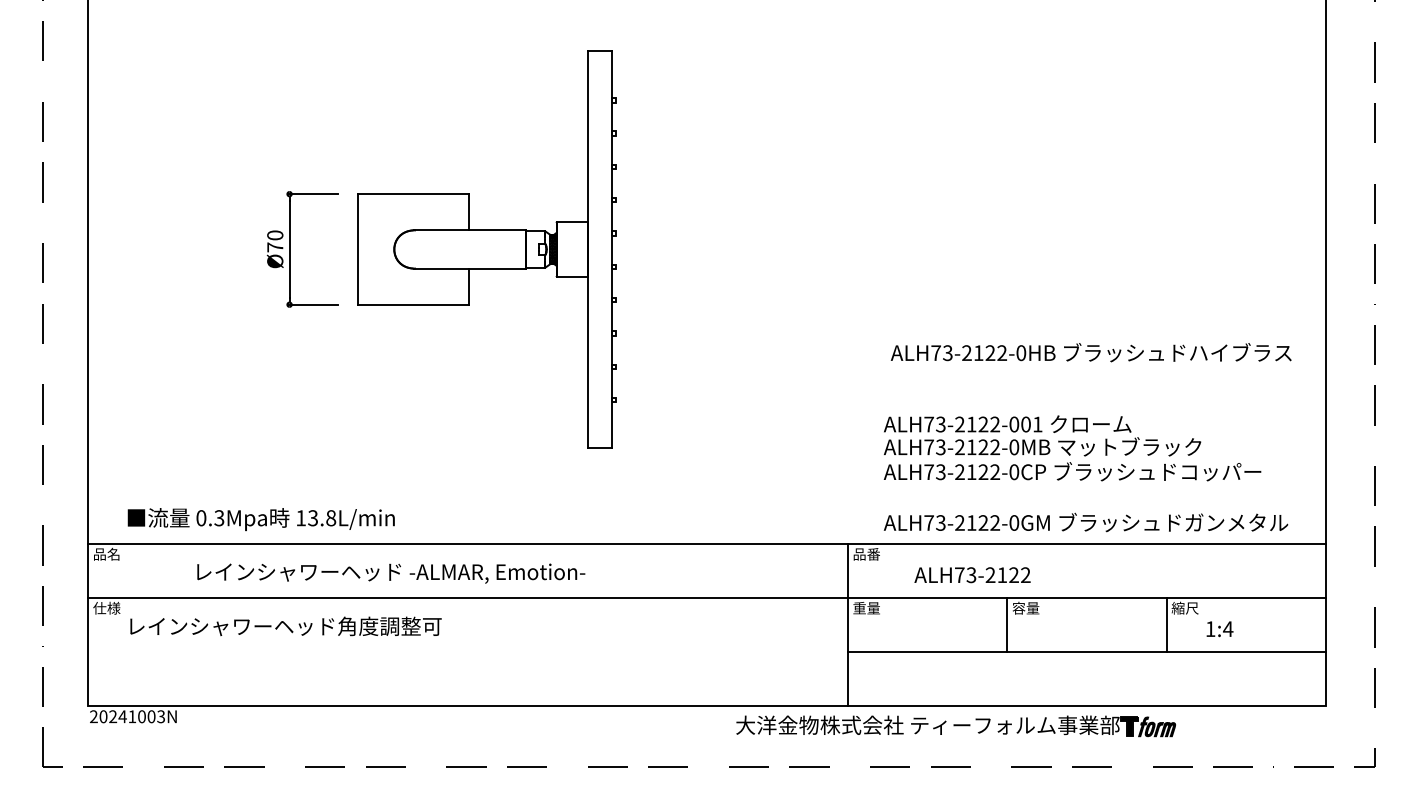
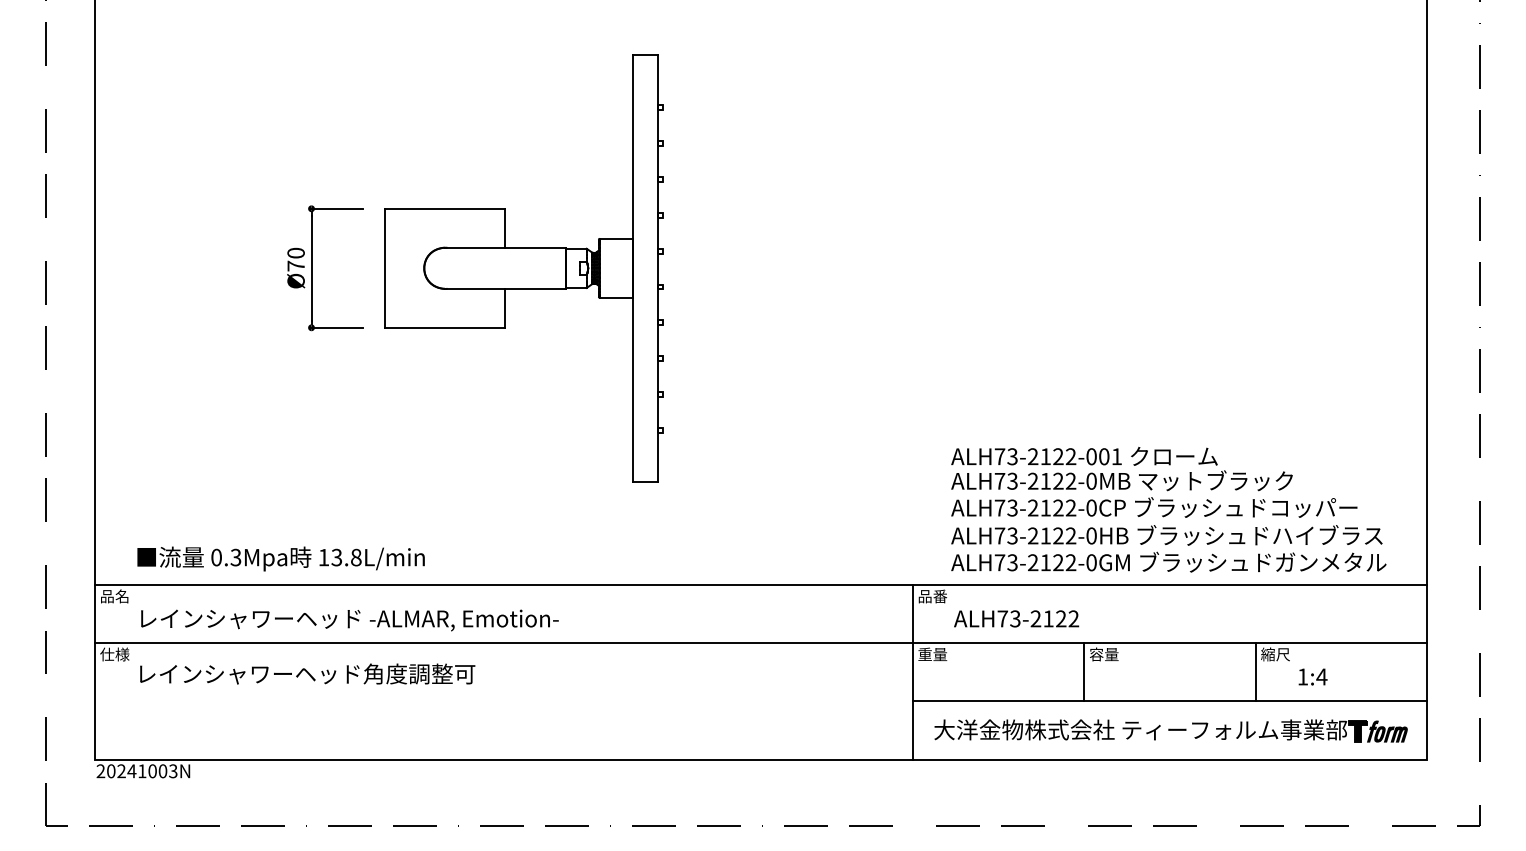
text: (1090, 352) -> (1166, 535), moved
text: (391, 573) -> (350, 620), moved
text: (972, 575) -> (1016, 619), moved
part: (955, 726) -> (1170, 731), moved

